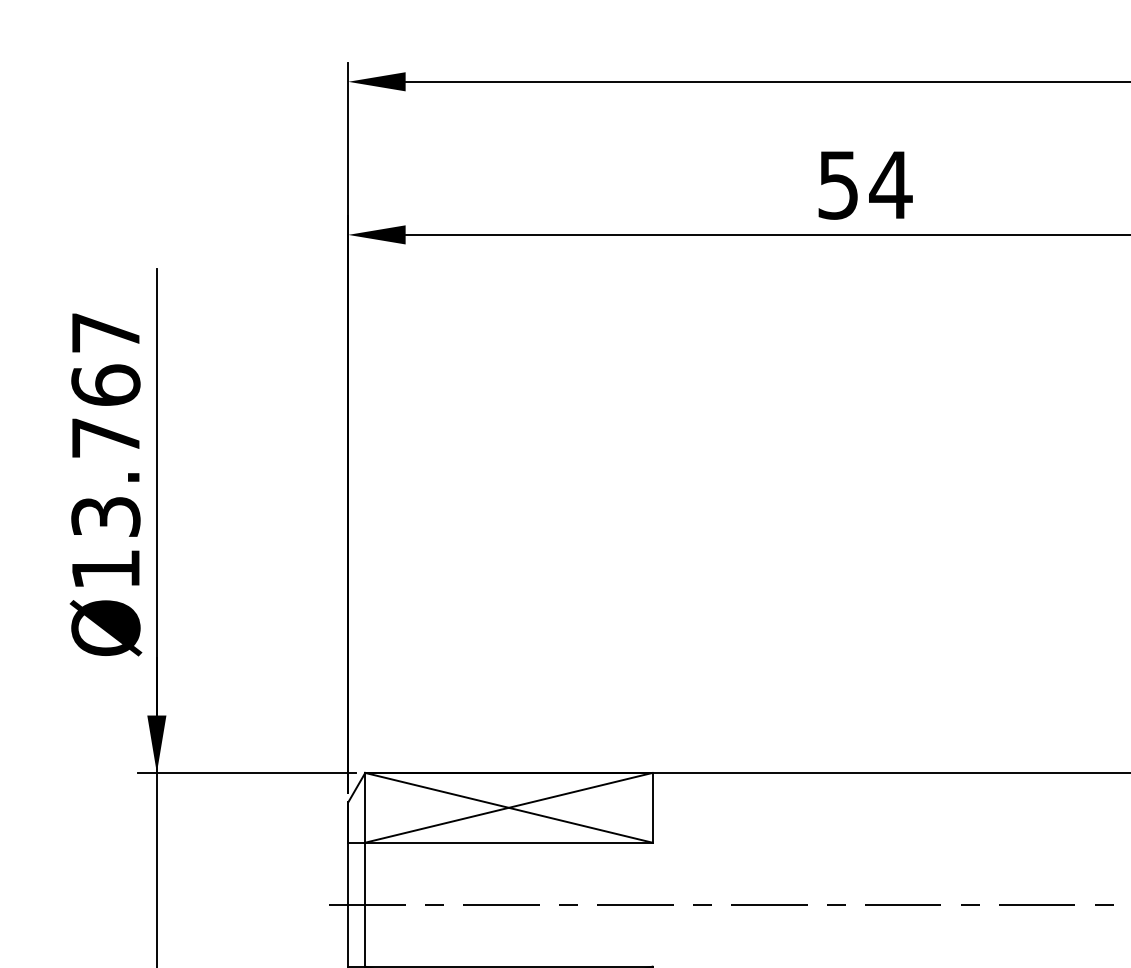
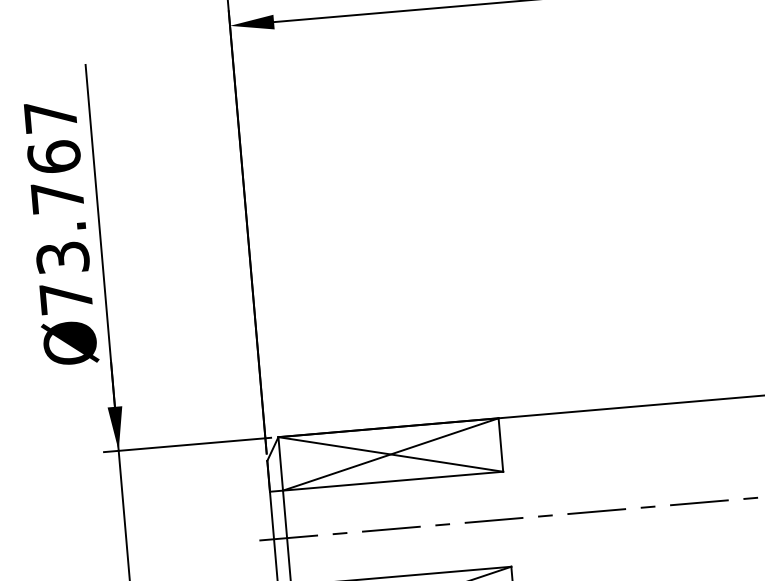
text: (105, 569) -> (65, 298), Ø13.767 -> Ø73.767

